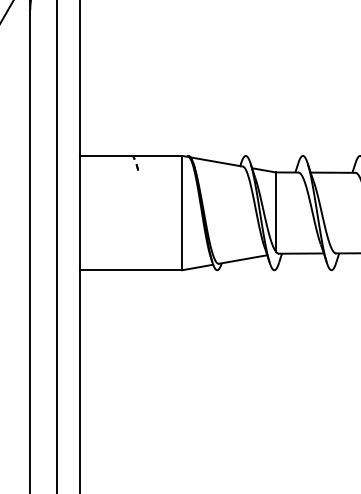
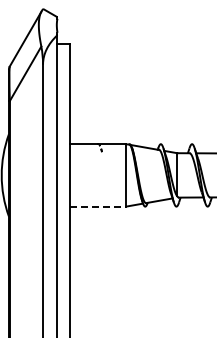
line: (131, 269) -> (98, 206), solid -> dashed

